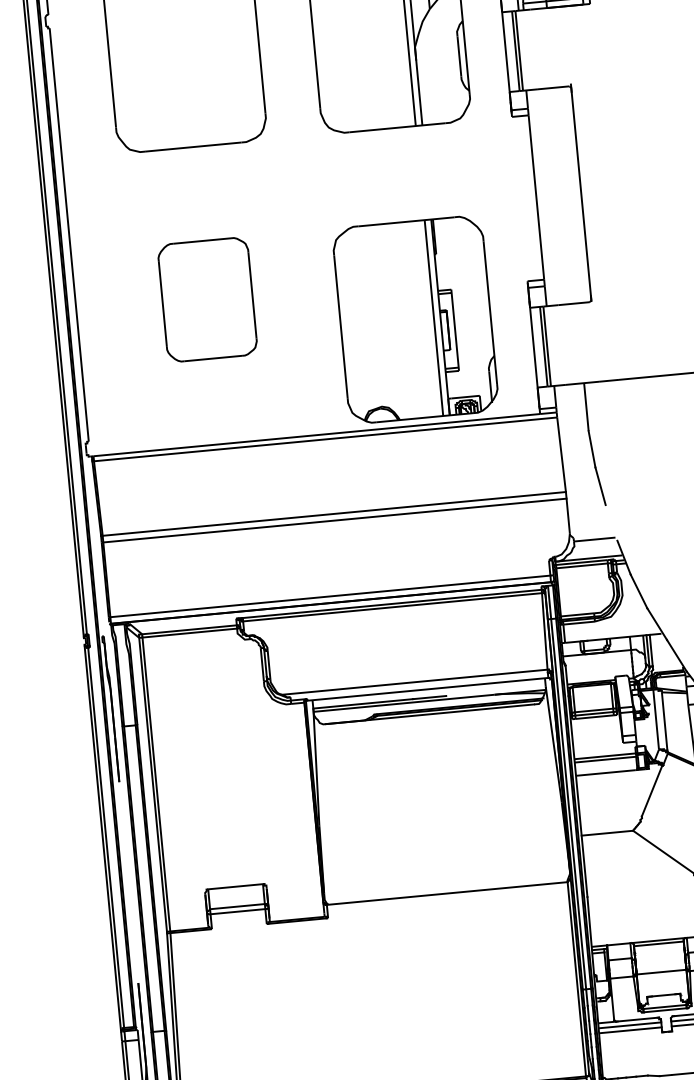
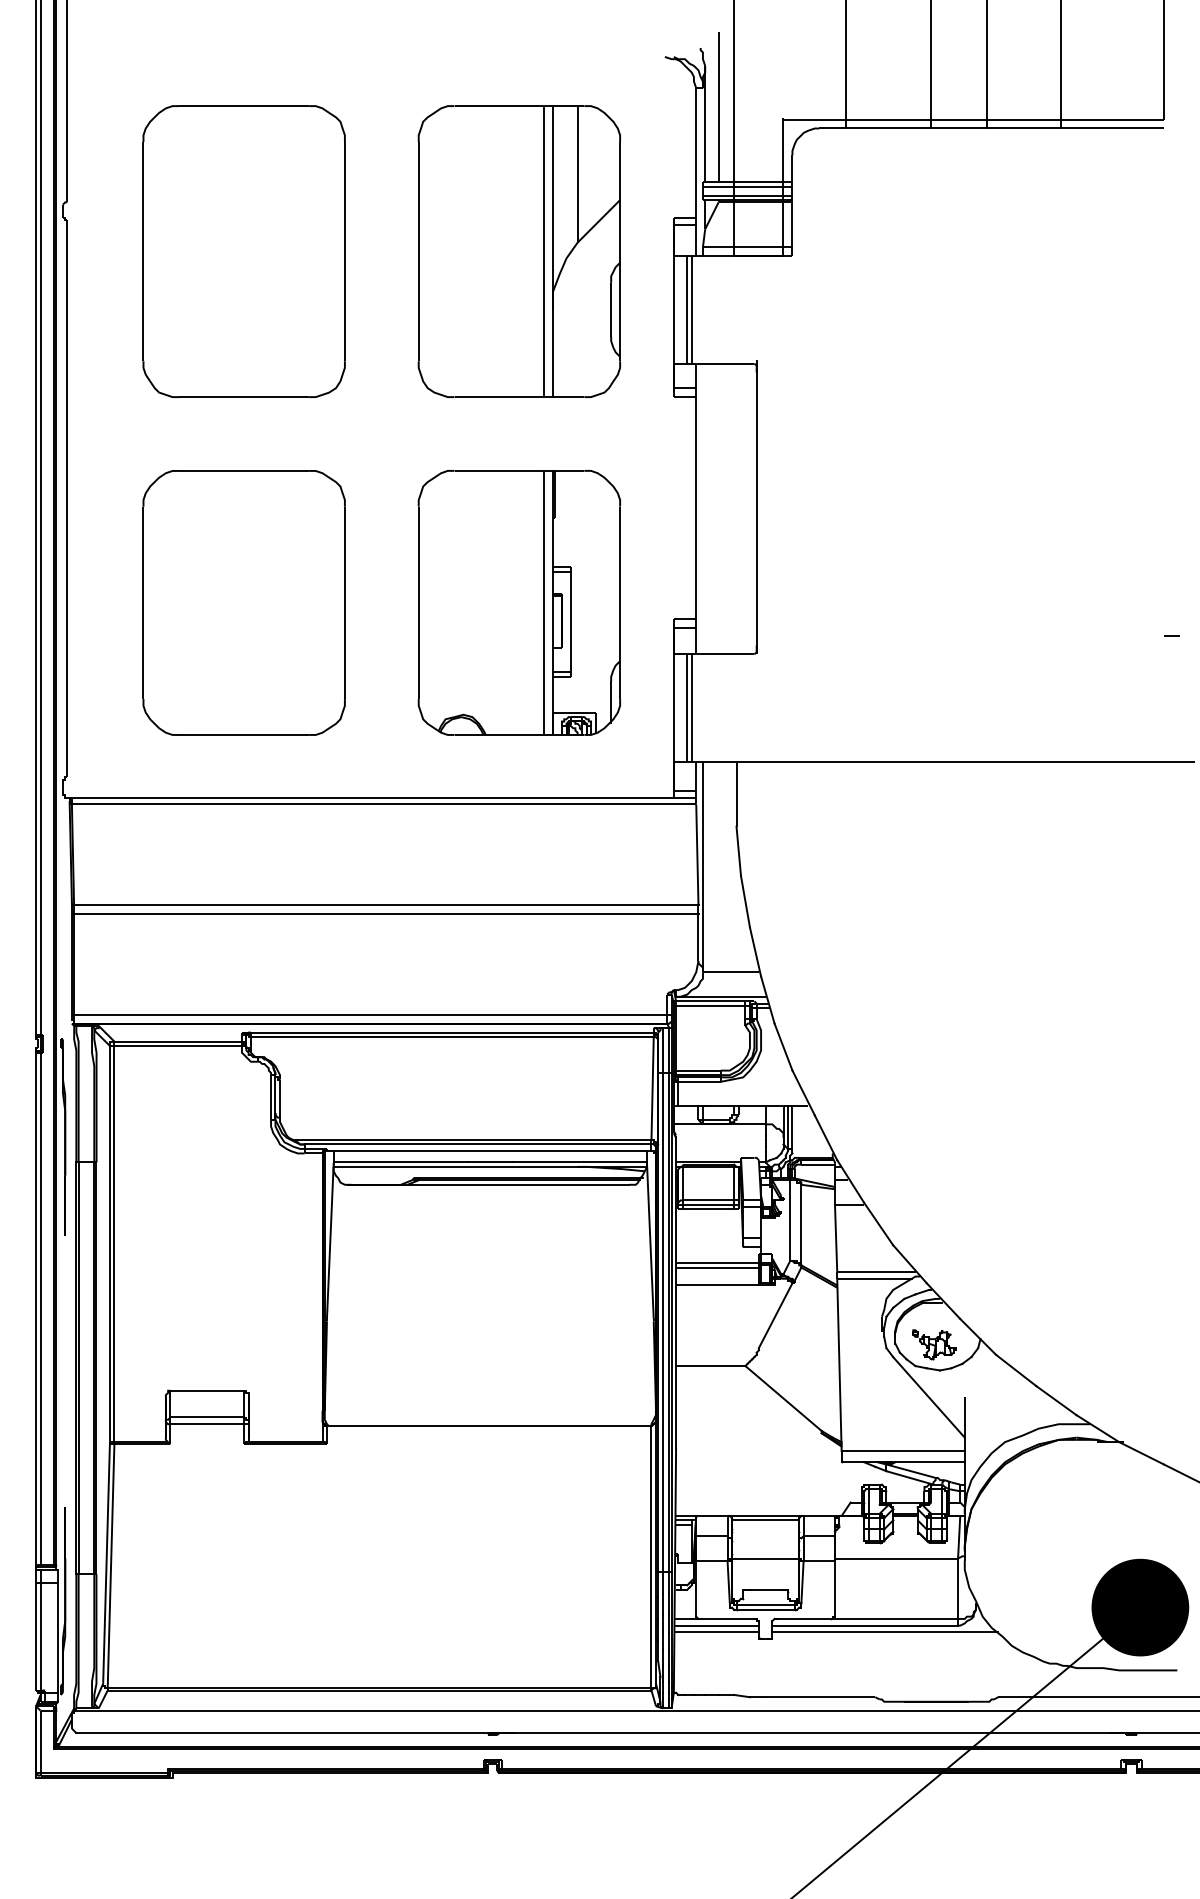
part: (207, 299) -> (243, 602), size x1.67
part: (414, 319) -> (518, 602), moved
line: (566, 461) -> (702, 864), added
line: (611, 522) -> (755, 951), added
line: (418, 685) -> (477, 1144), added
line: (495, 691) -> (579, 1162), added

